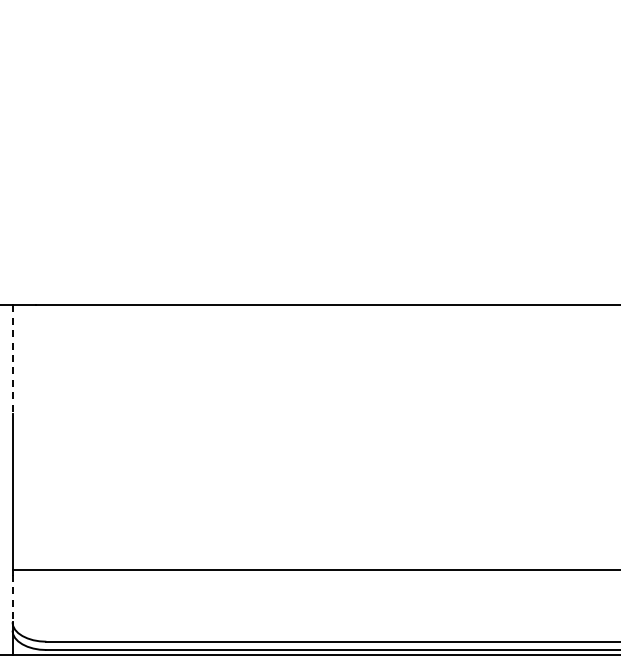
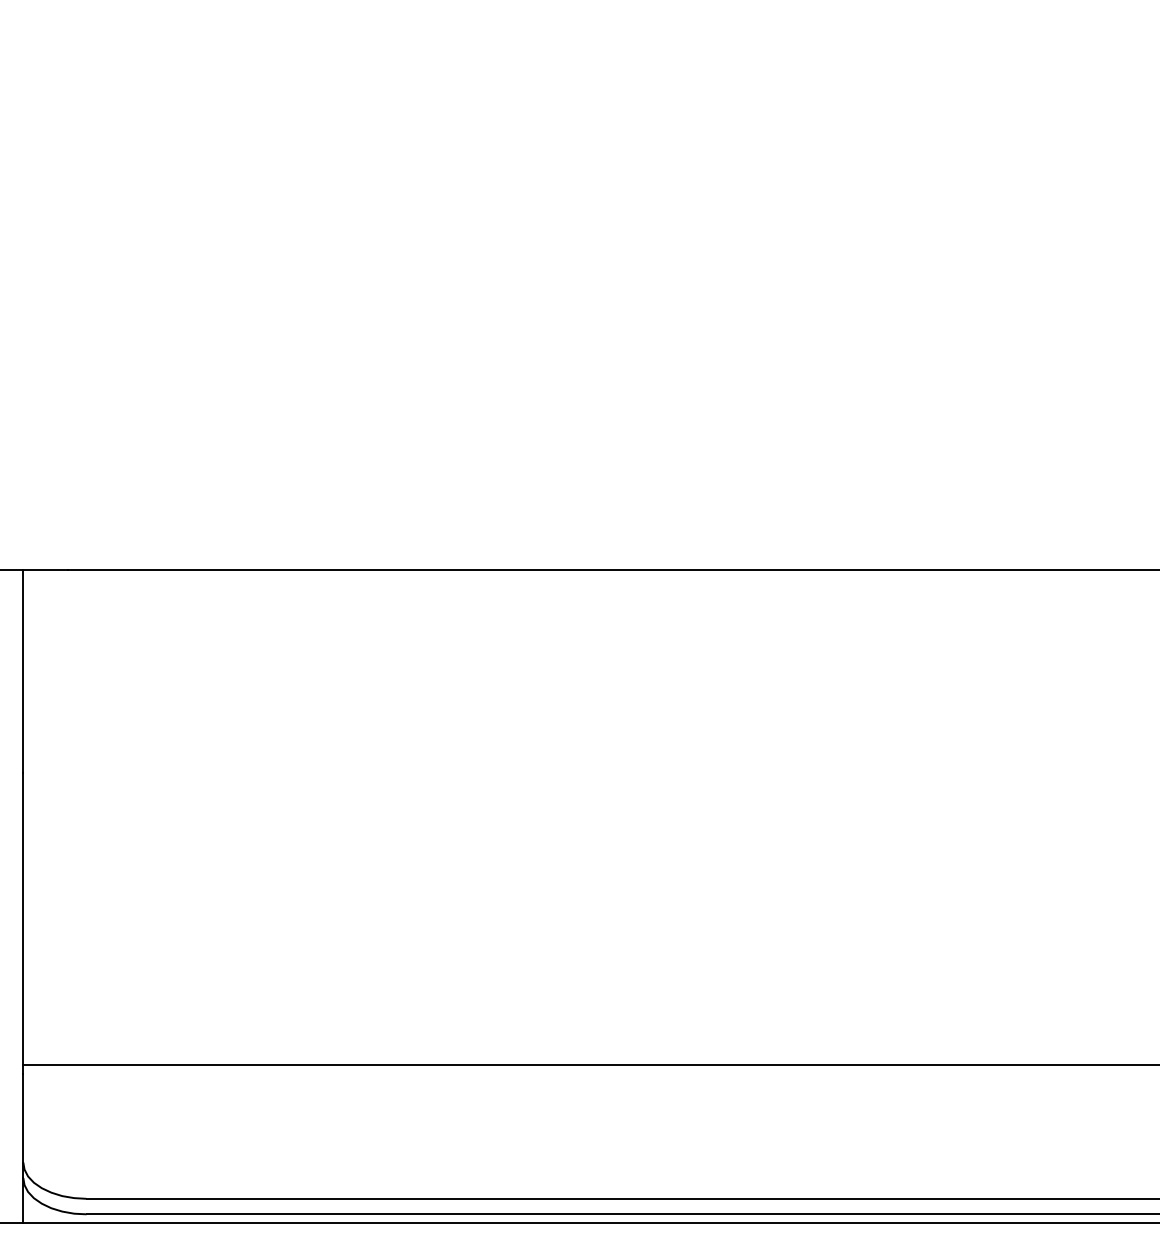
line: (12, 359) -> (23, 671), dashed -> solid
line: (12, 598) -> (23, 1118), dashed -> solid

